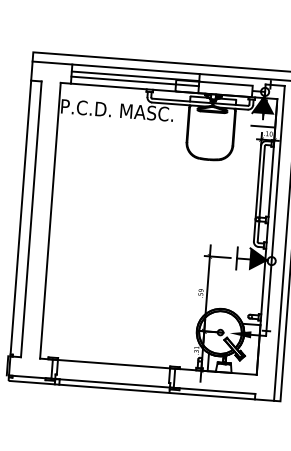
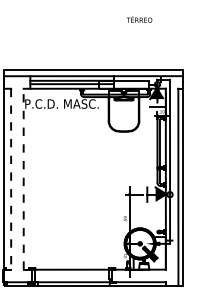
line: (31, 219) -> (11, 179), solid -> dashed
line: (50, 219) -> (23, 178), solid -> dashed

